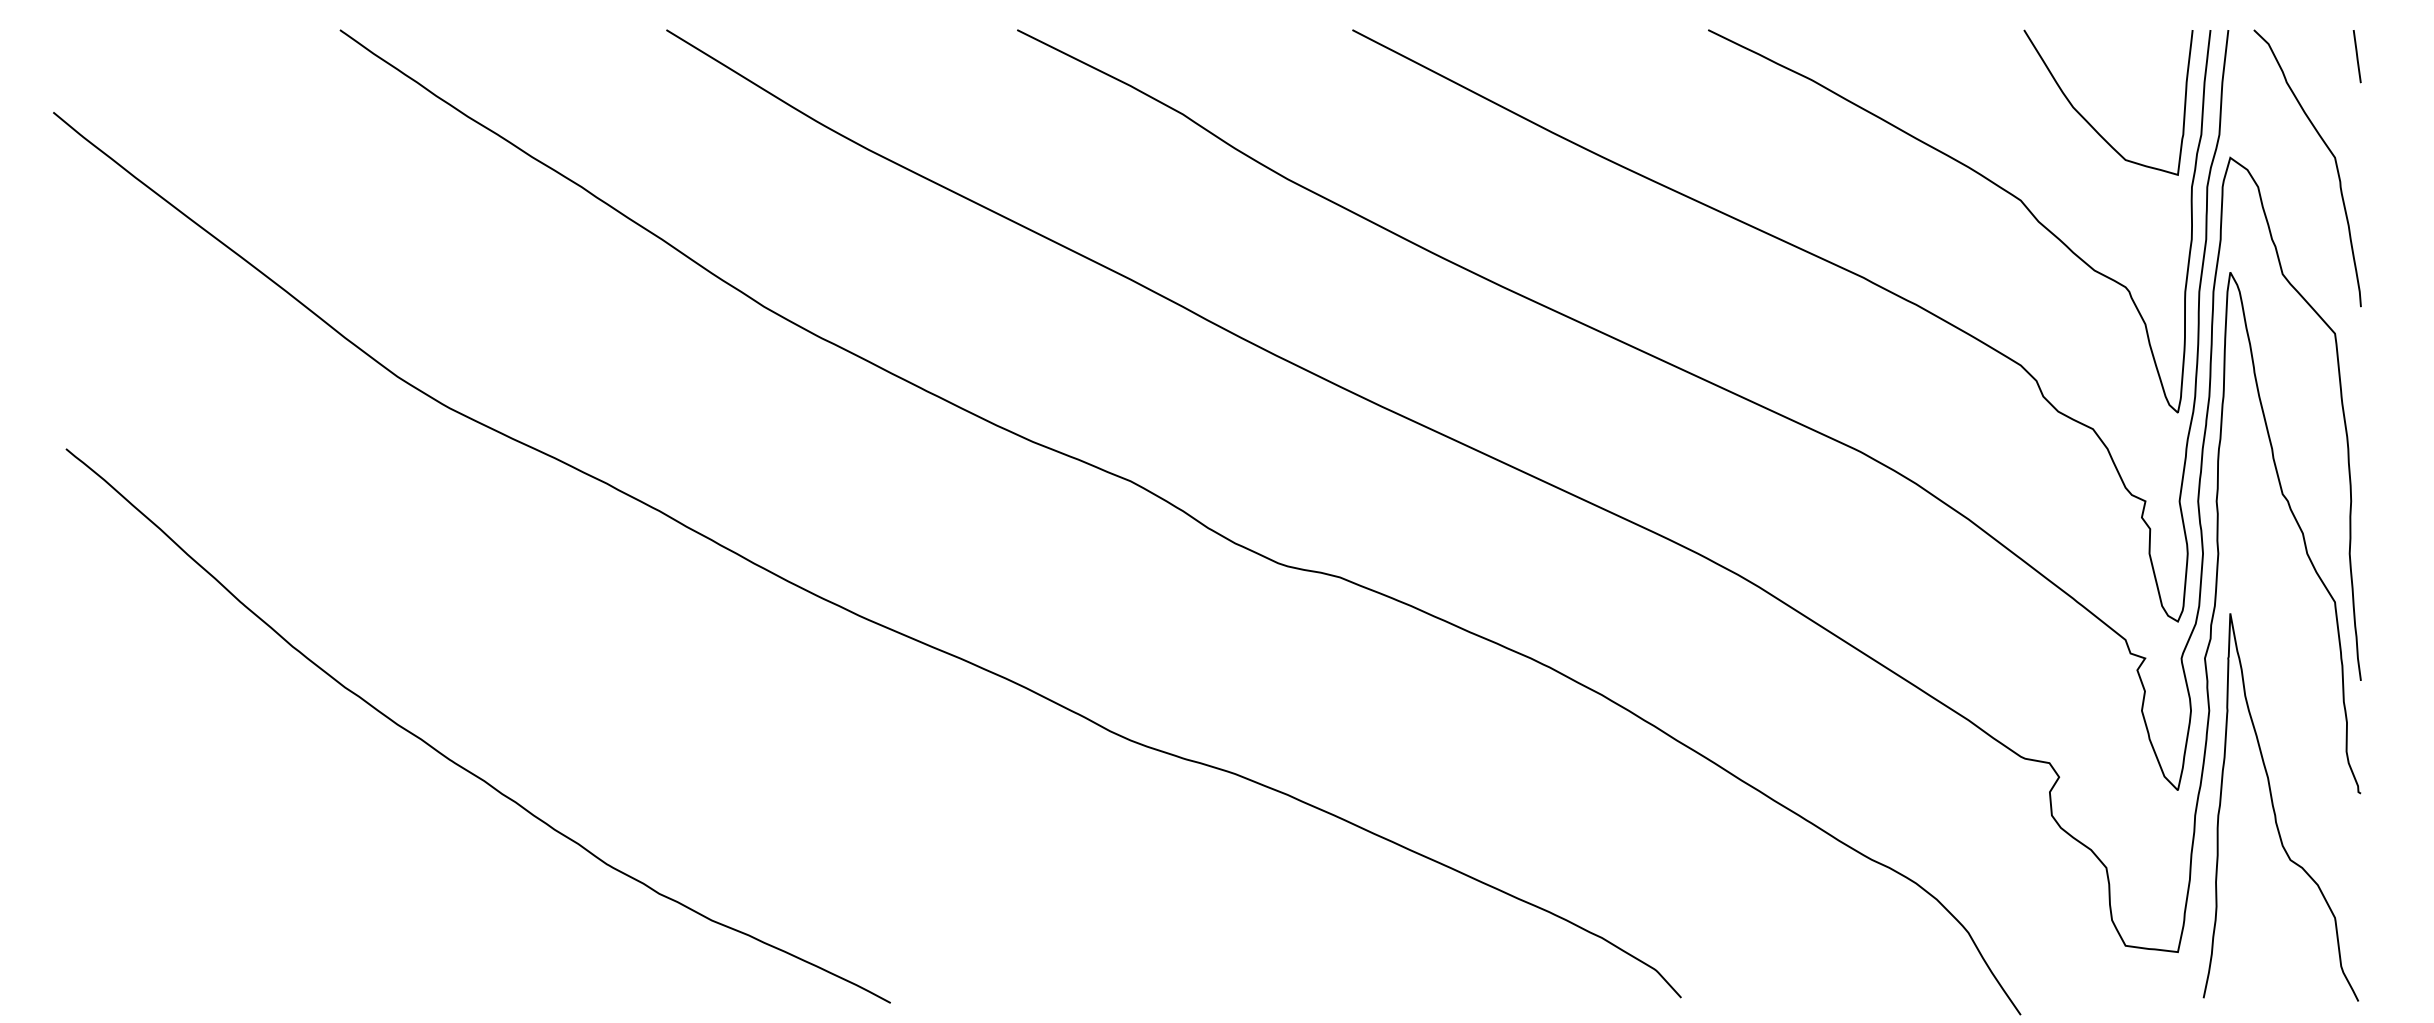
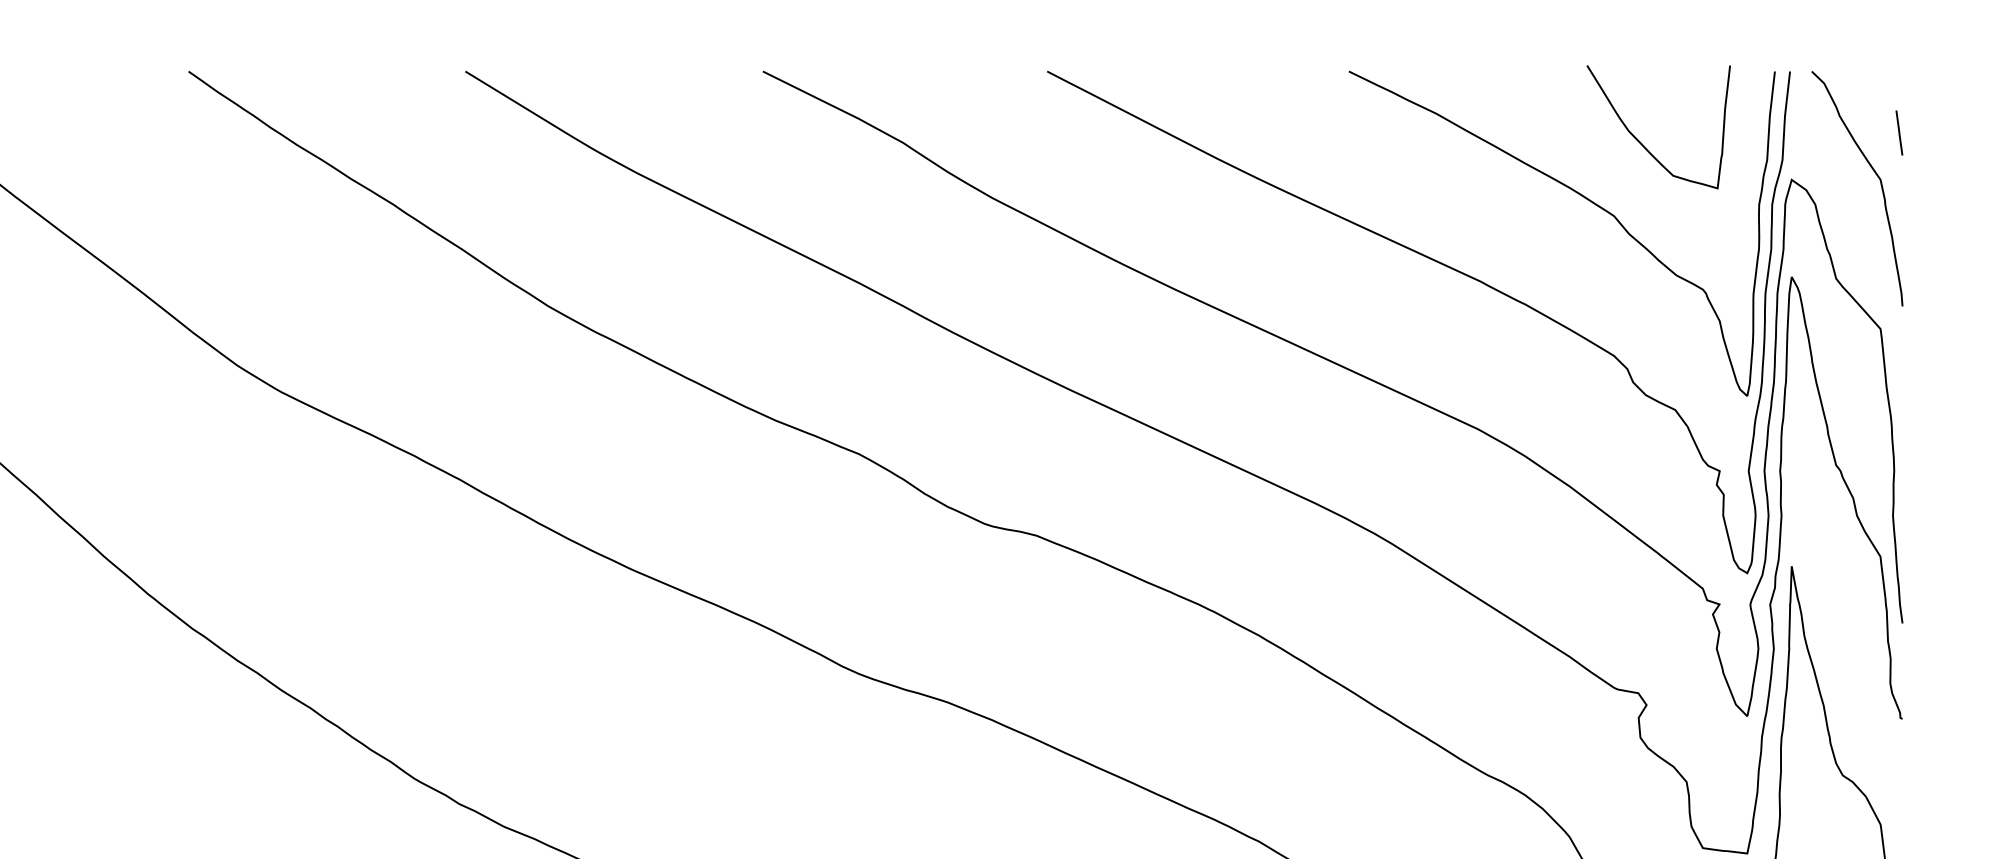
line: (2356, 56) -> (1898, 132), moved
curve: (2088, 121) -> (1641, 143), moved

